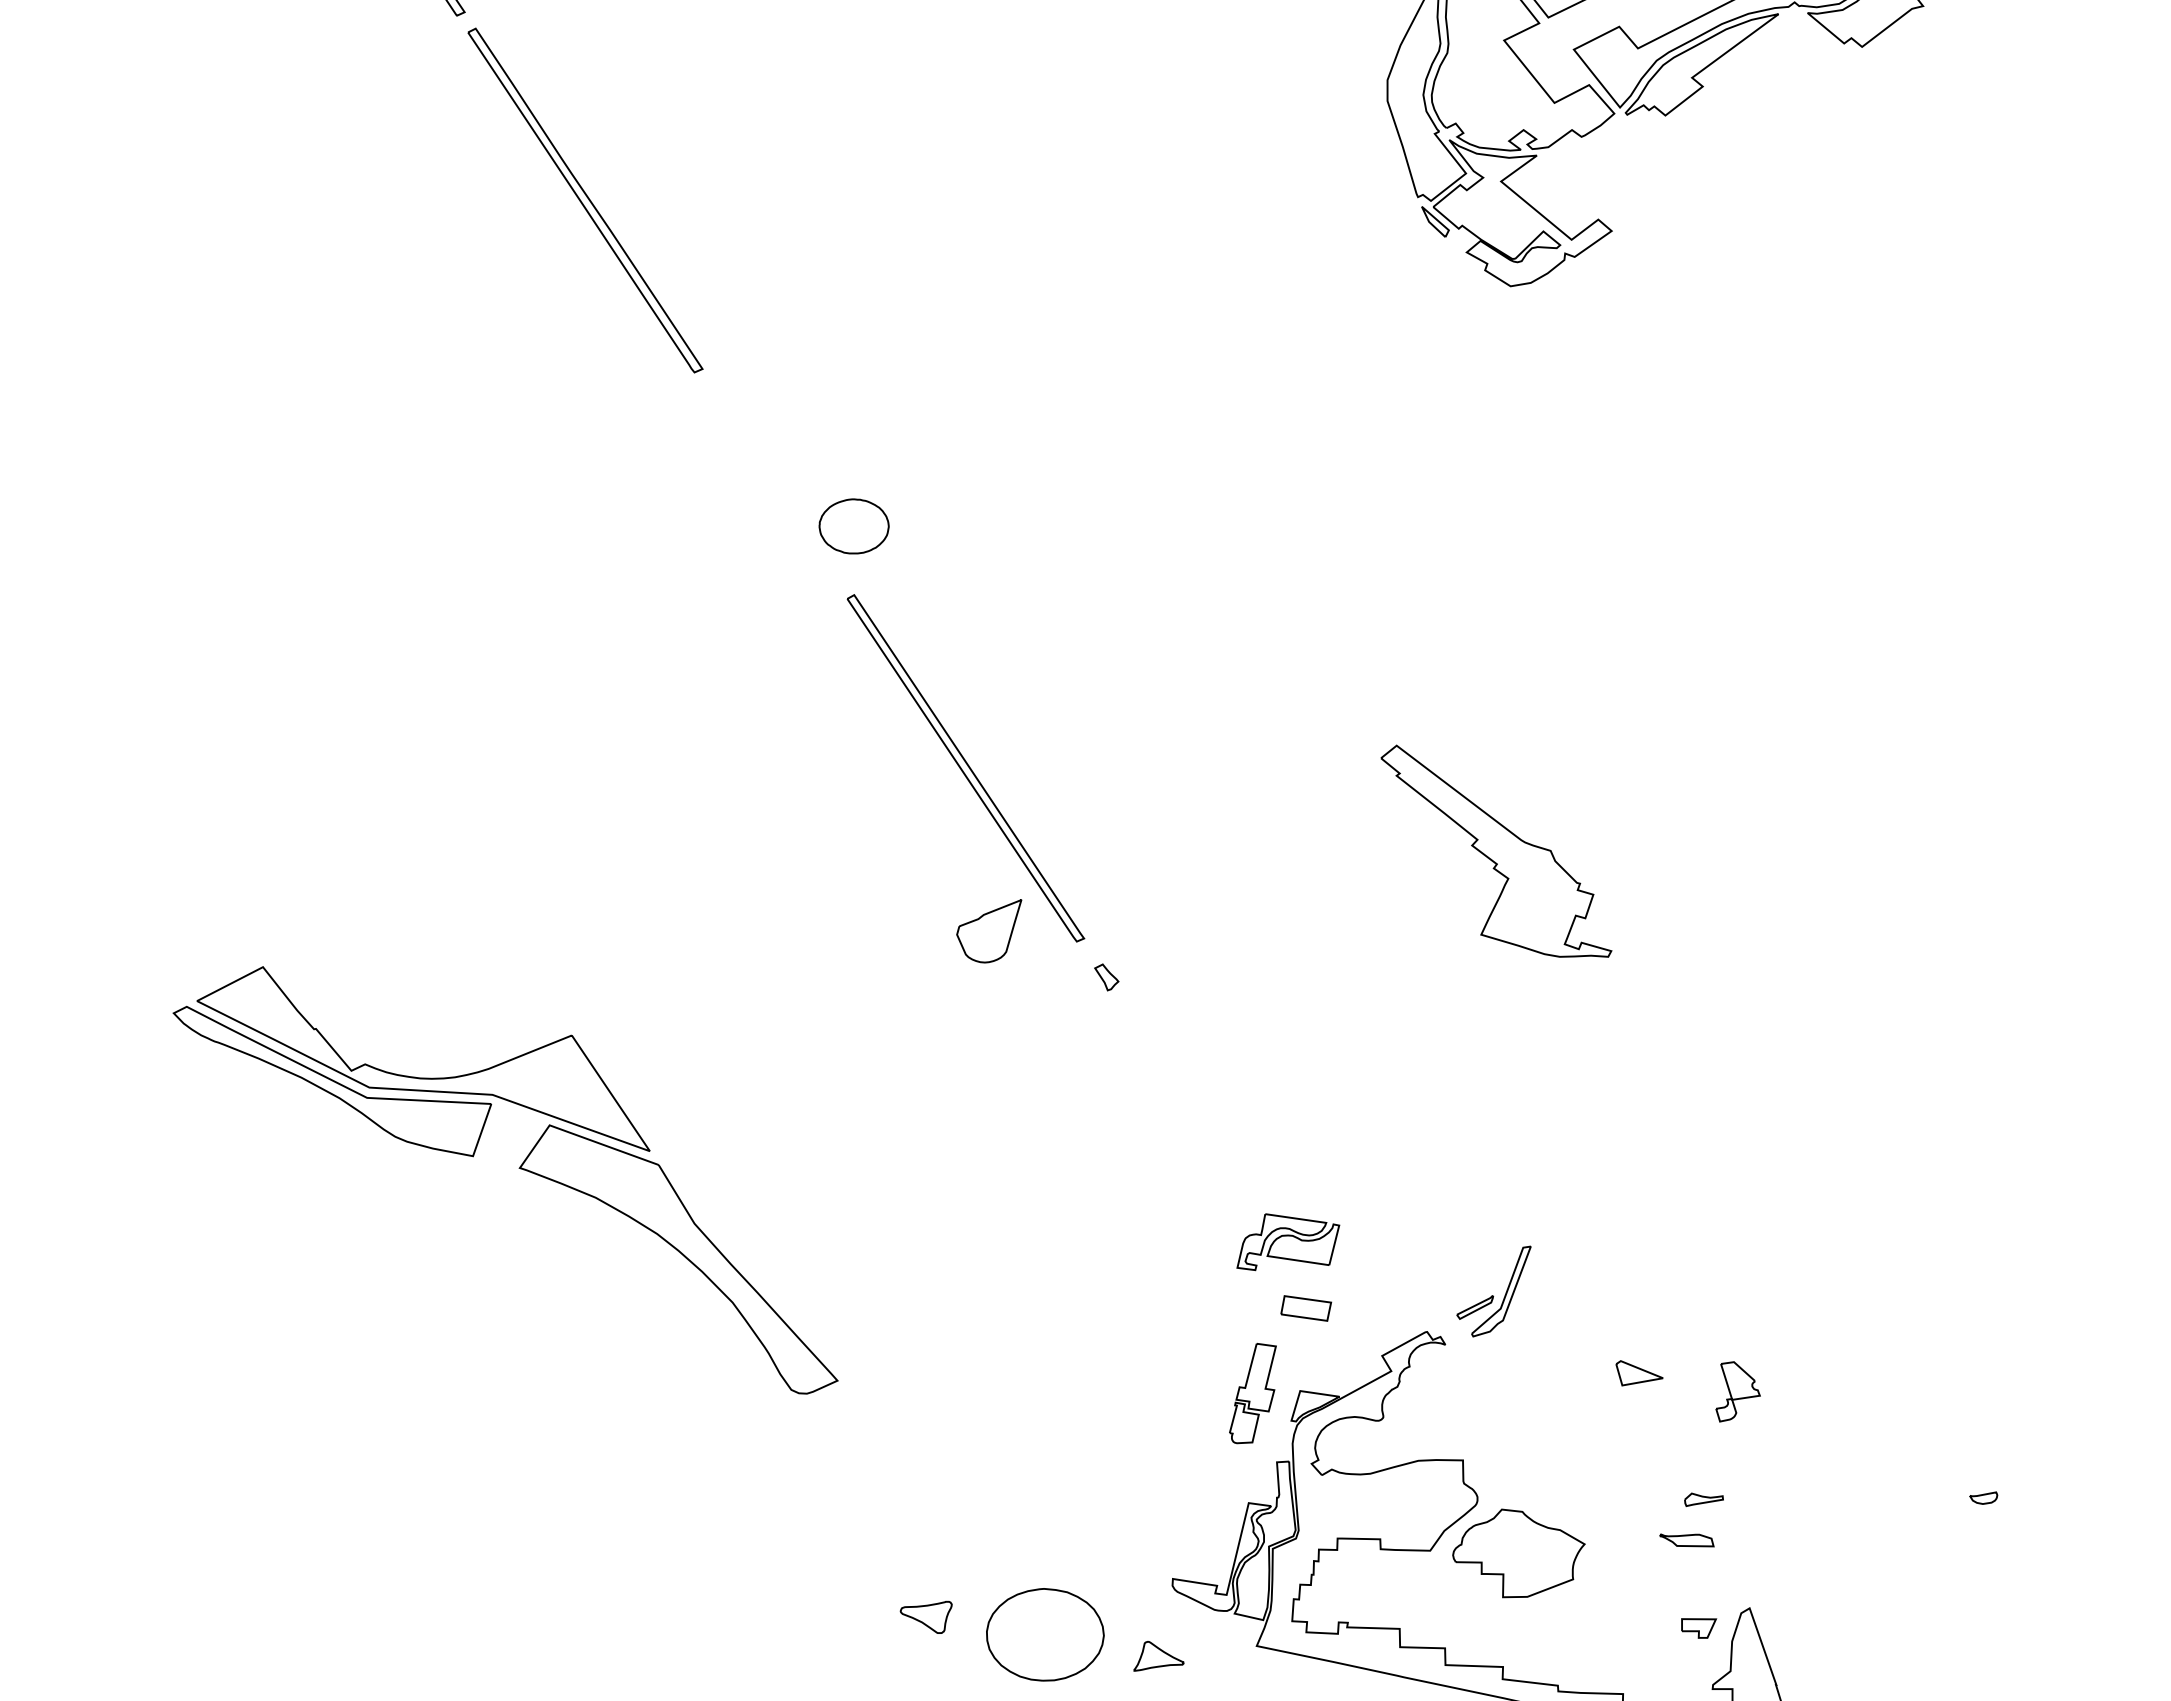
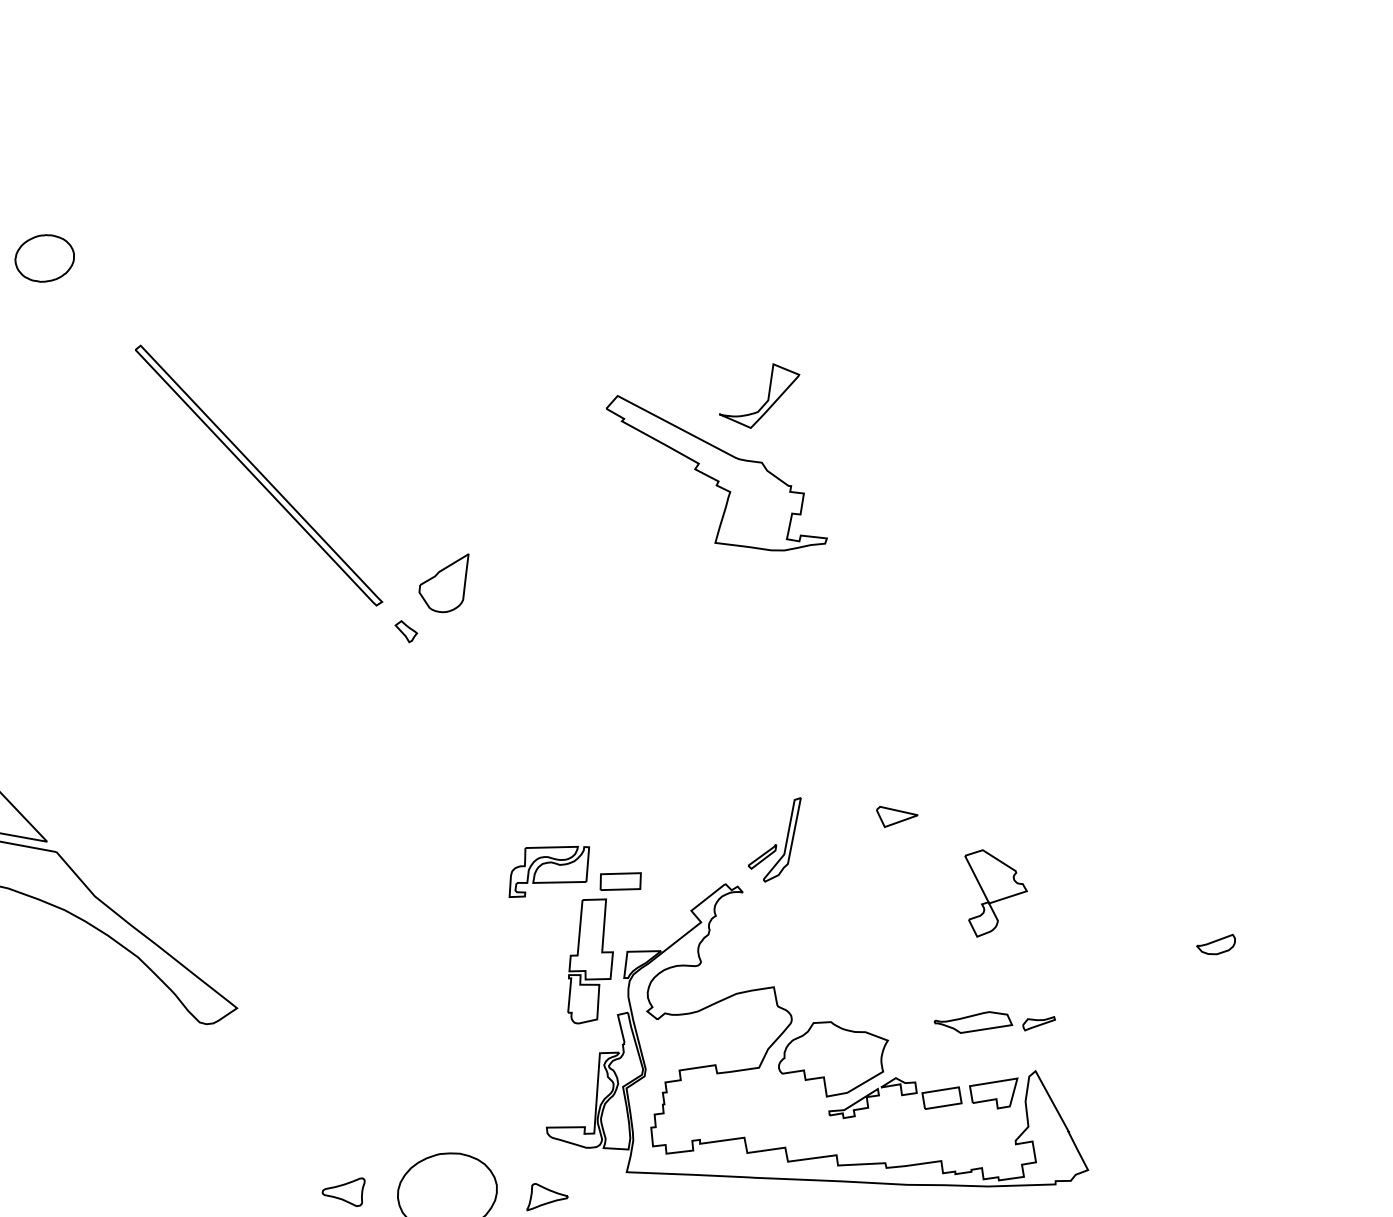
part: (853, 526) -> (44, 258), moved
part: (1567, 780) -> (766, 401), added
part: (989, 931) -> (446, 585), moved
part: (1288, 1242) -> (548, 868), moved
part: (1639, 1373) -> (897, 814), moved
part: (1737, 1391) -> (994, 890), size x1.67
part: (1252, 1393) -> (587, 960), size x1.43
part: (1983, 1497) -> (1216, 945), size x1.67
part: (1703, 1499) -> (1038, 1022), moved
part: (1686, 1540) -> (973, 1023), size x1.67
part: (1589, 1610) -> (901, 1095), added
part: (1698, 1628) -> (995, 1095), size x1.67

